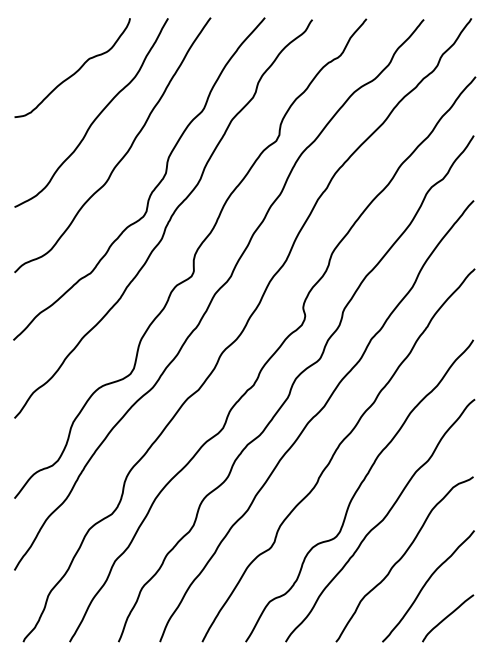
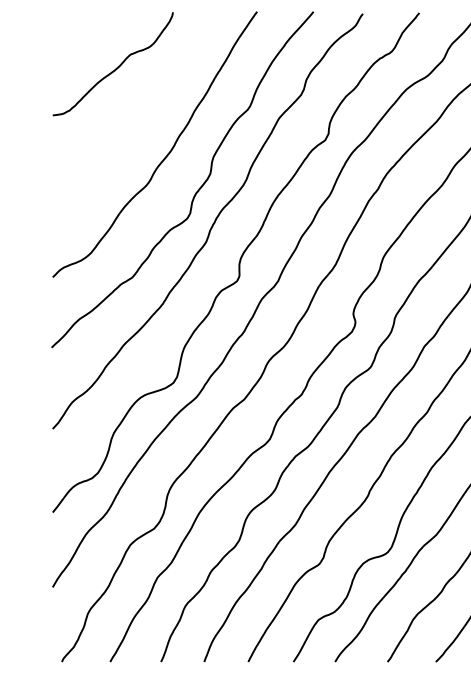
curve: (96, 116) -> (138, 114), removed

